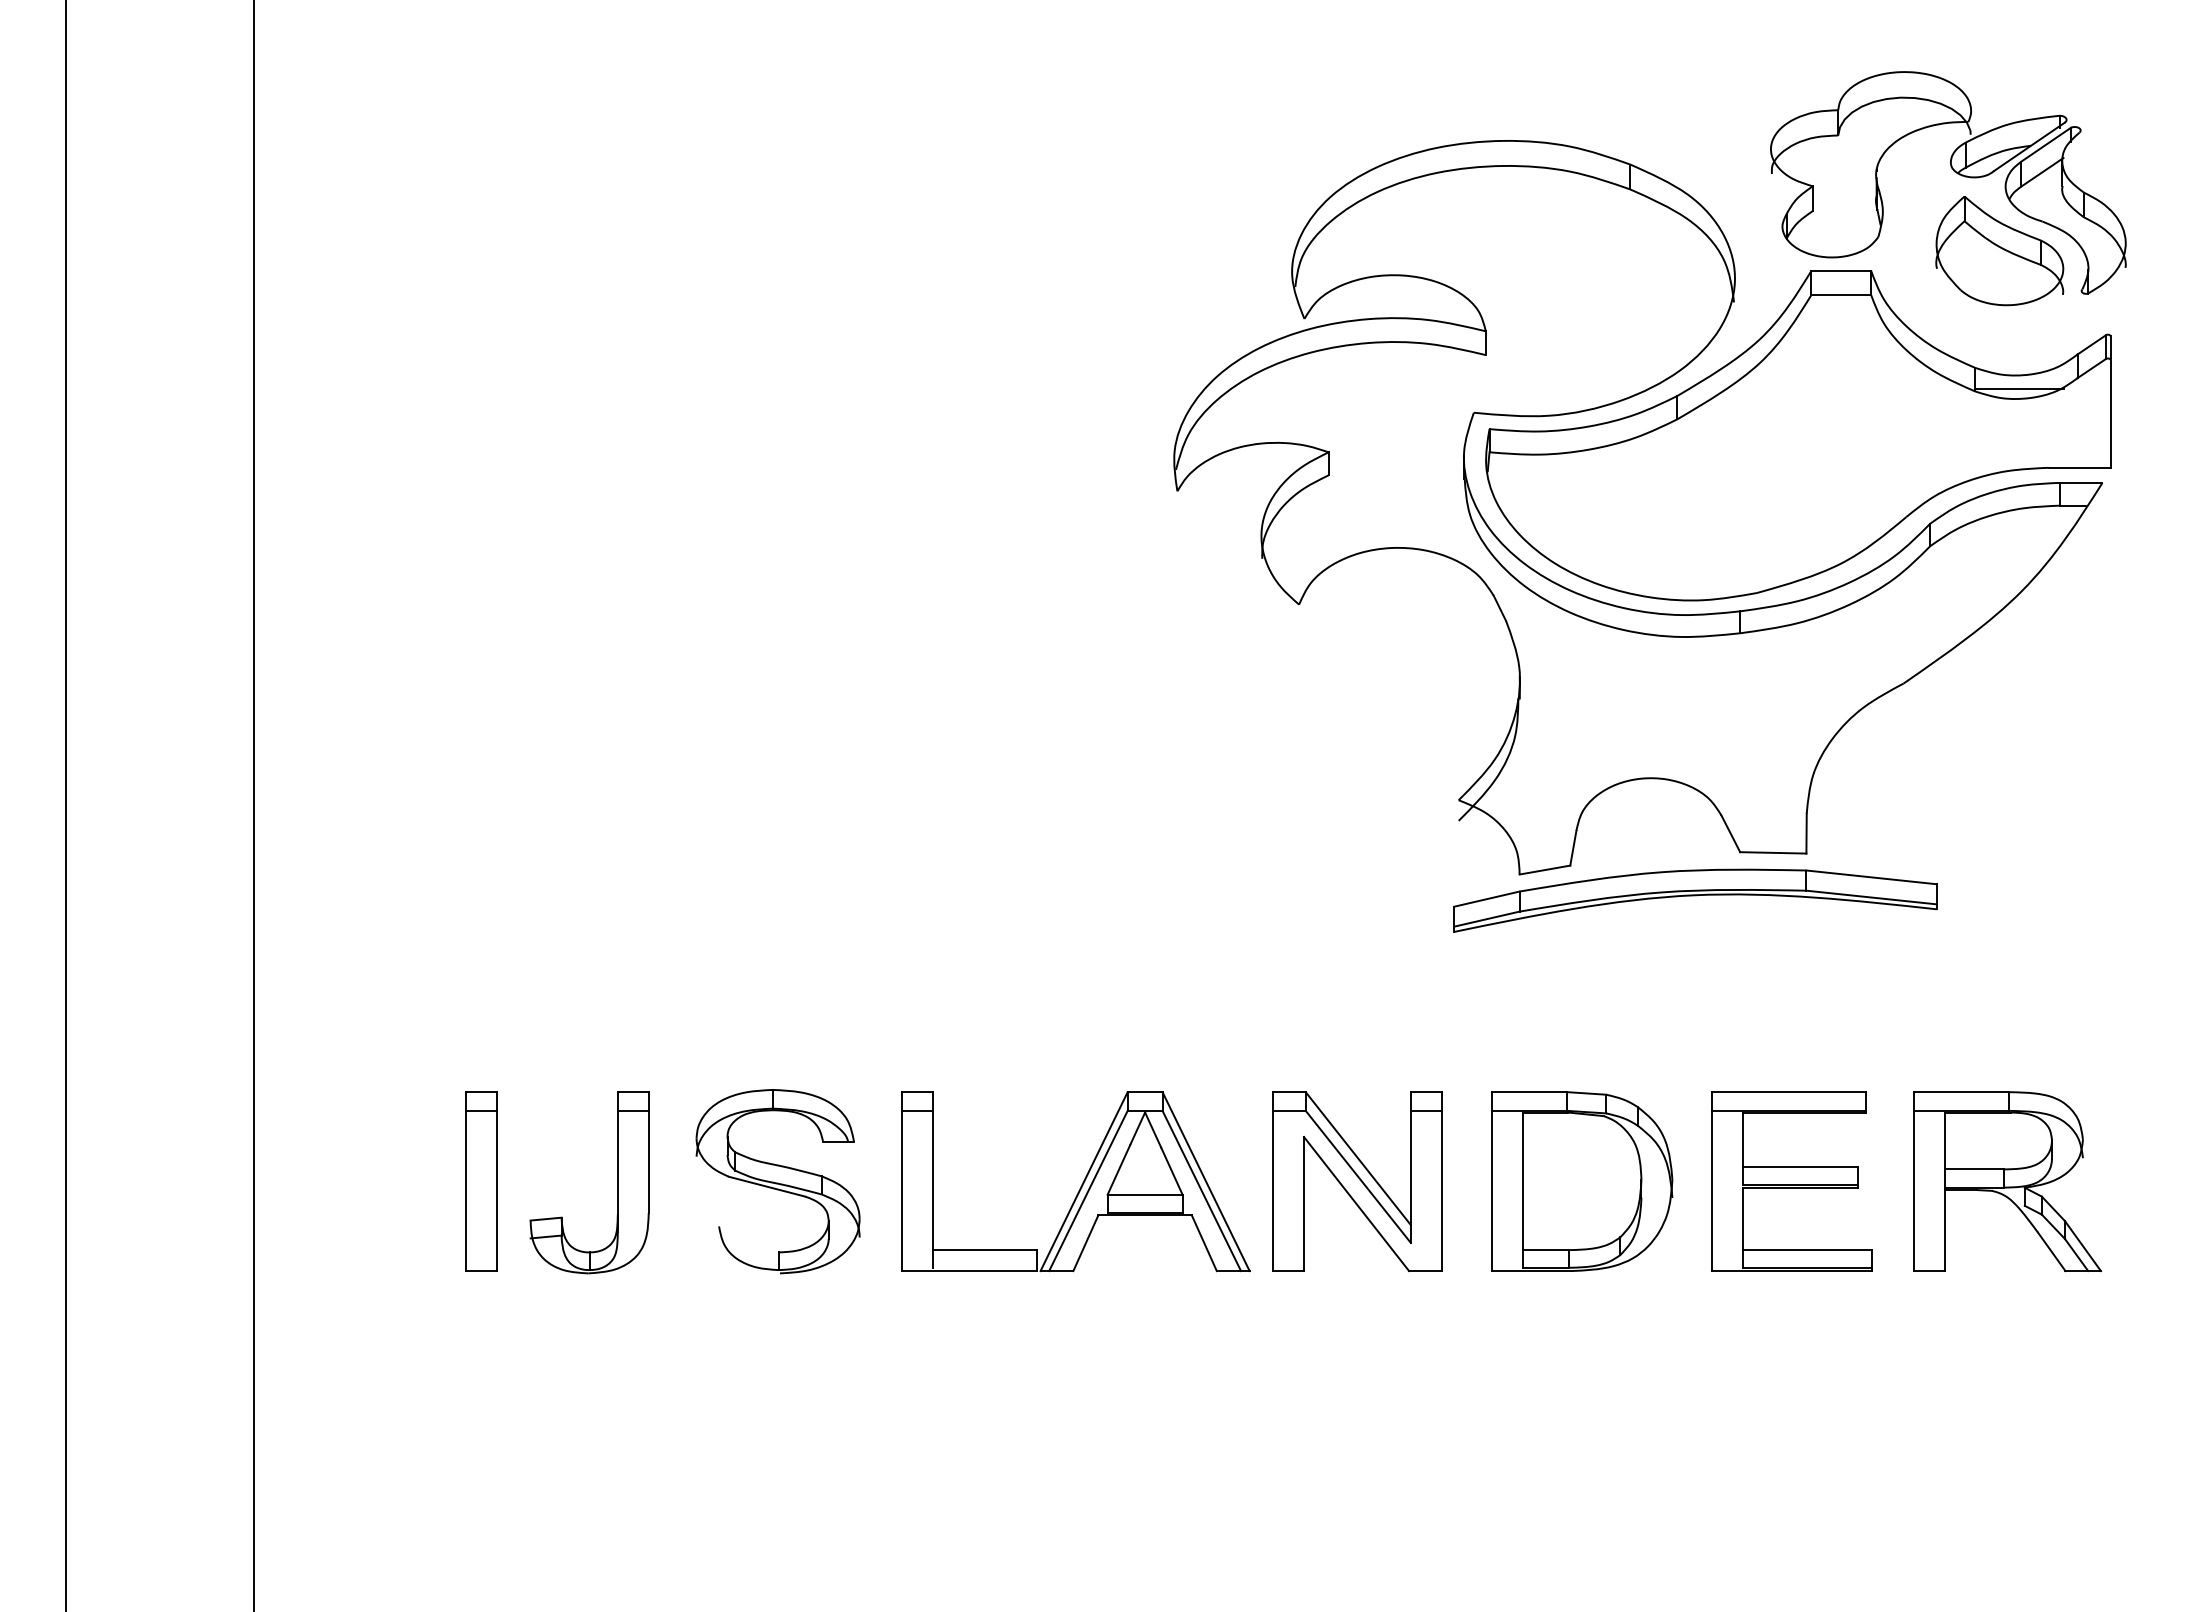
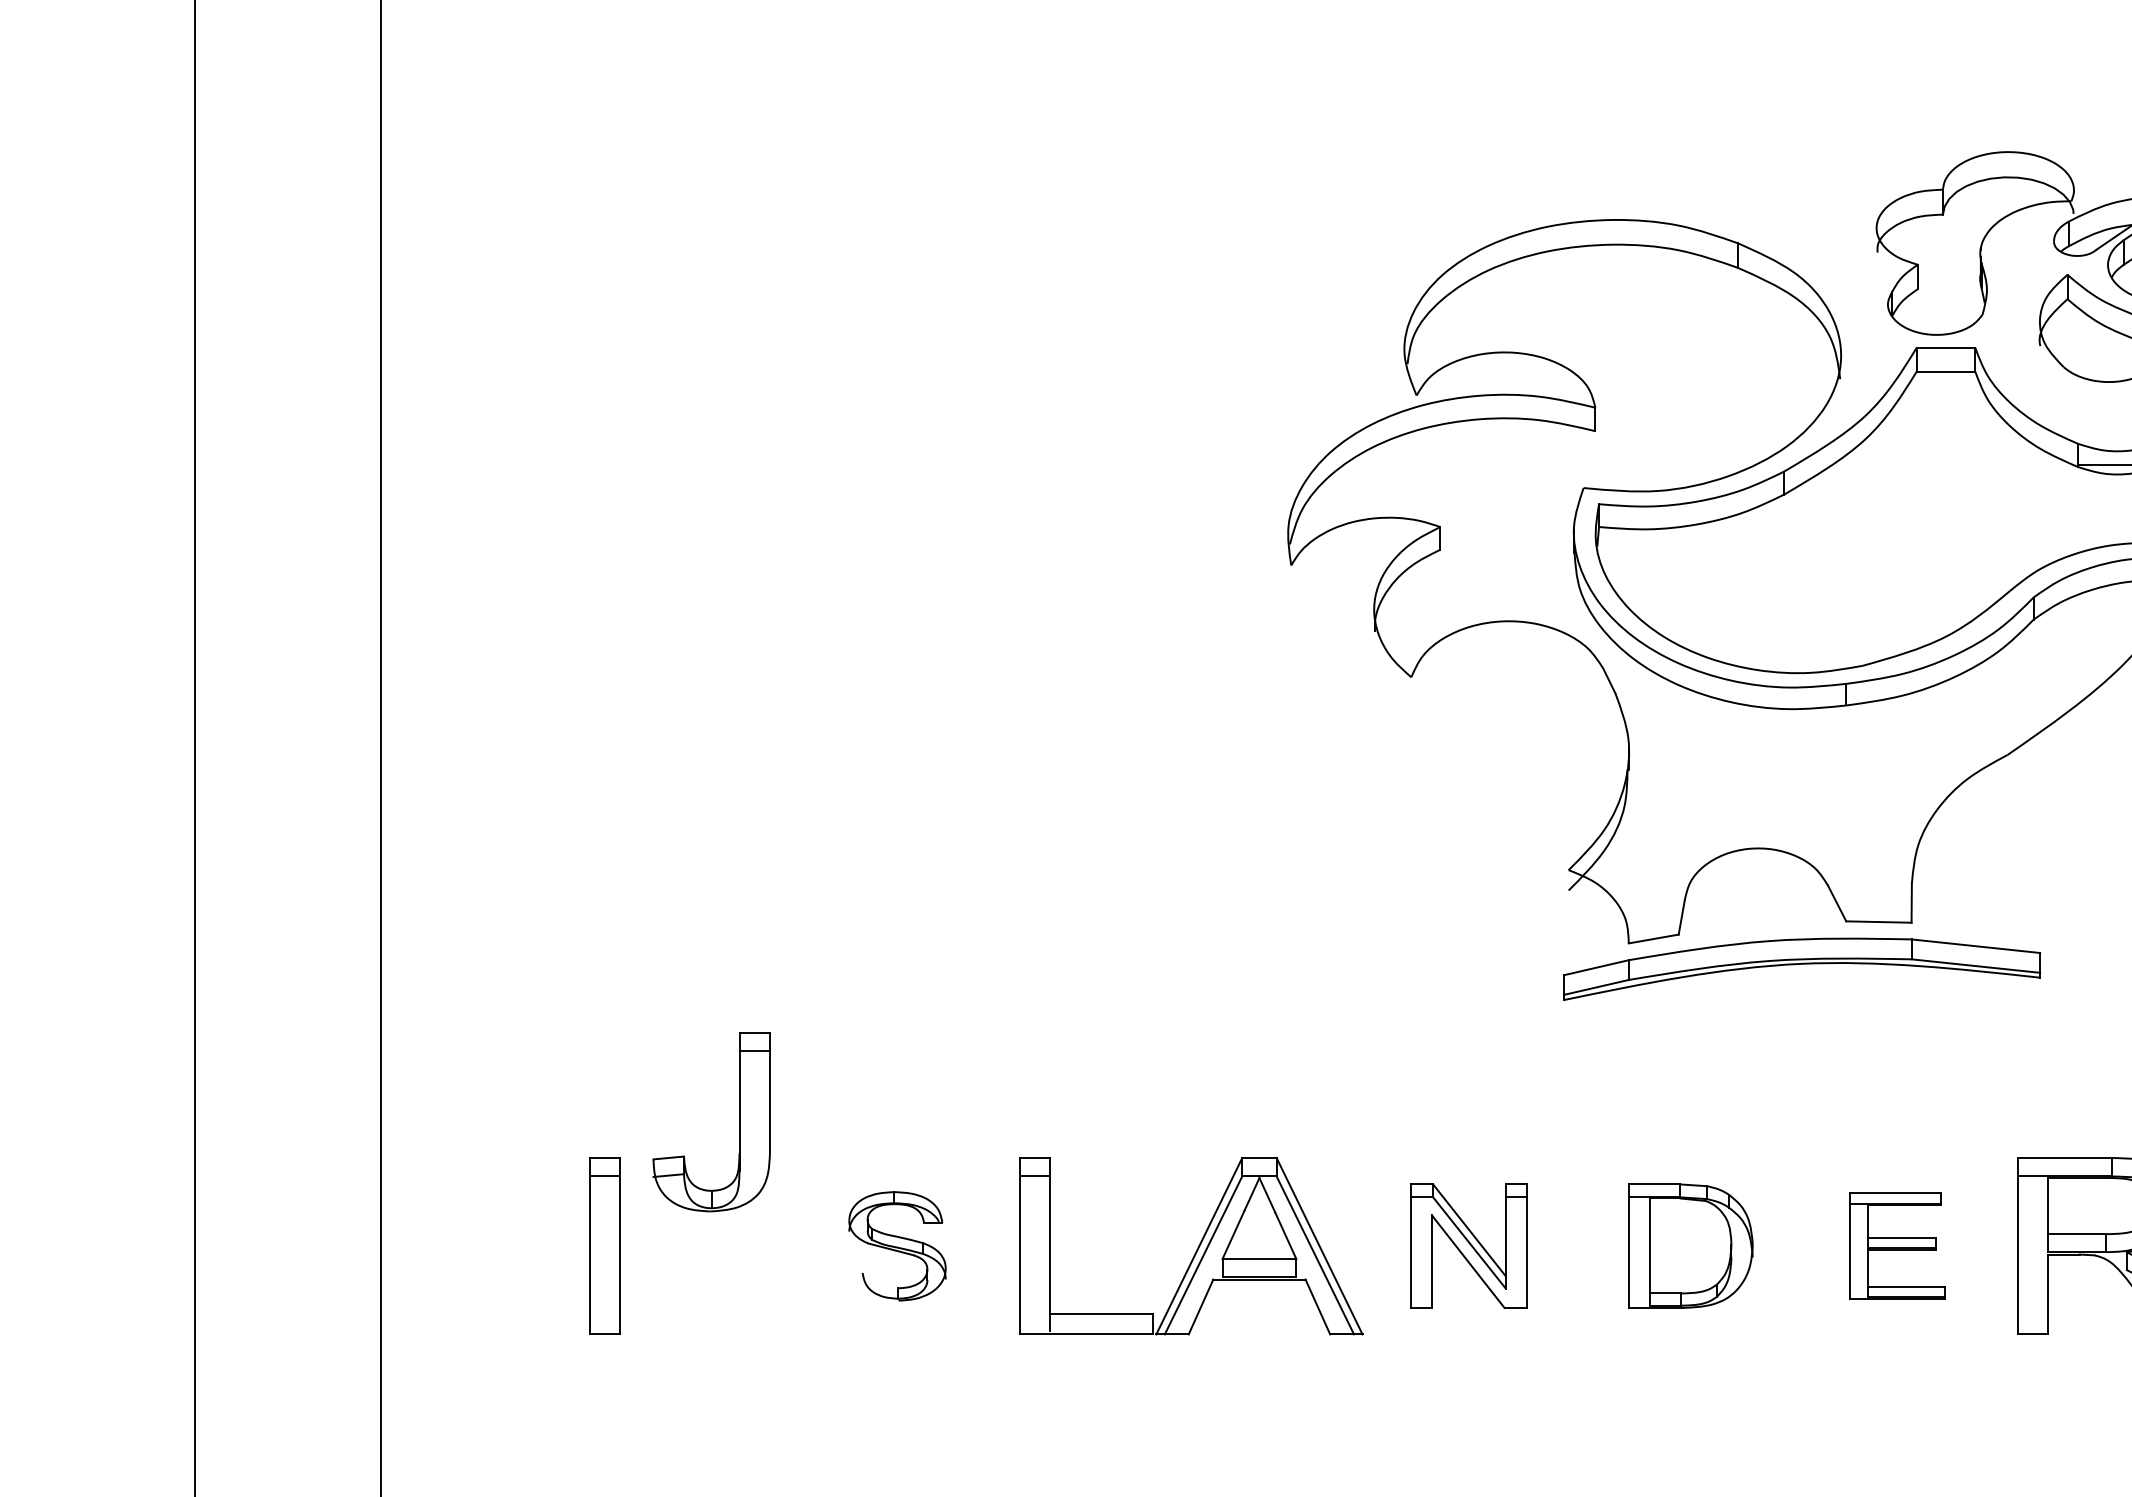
part: (777, 1181) -> (896, 1246), size x0.6
part: (1357, 1181) -> (1468, 1246), size x0.7
part: (1582, 1181) -> (1690, 1246), size x0.7
part: (1791, 1181) -> (1896, 1246), size x0.6
part: (617, 1182) -> (739, 1121), moved

